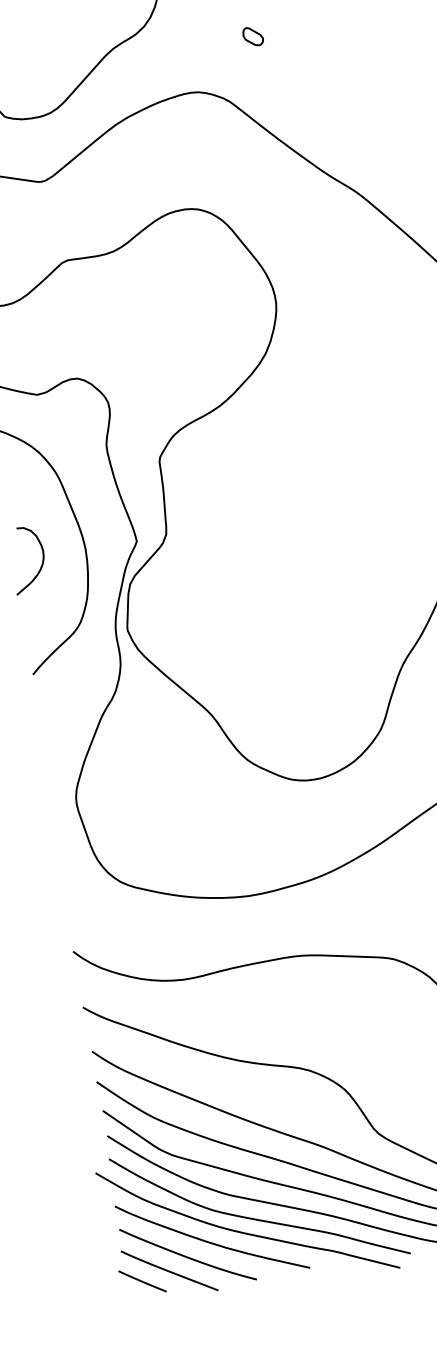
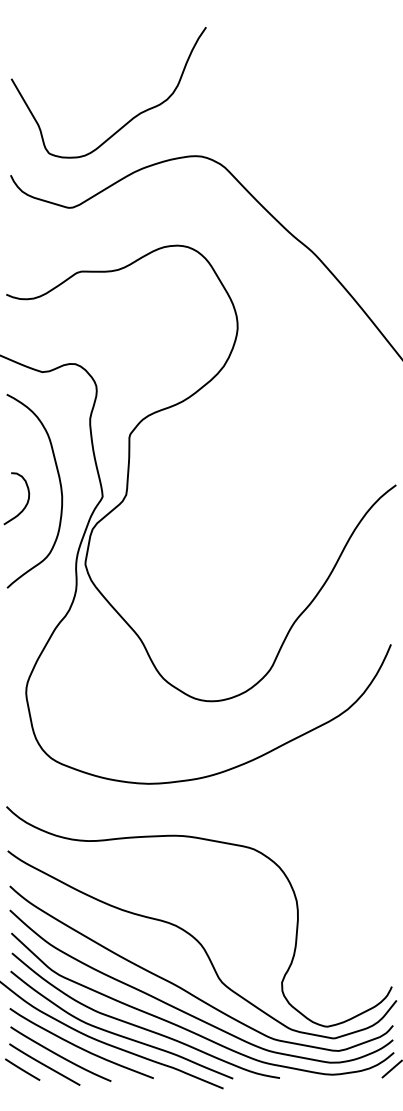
part: (253, 36) -> (250, 119), removed

